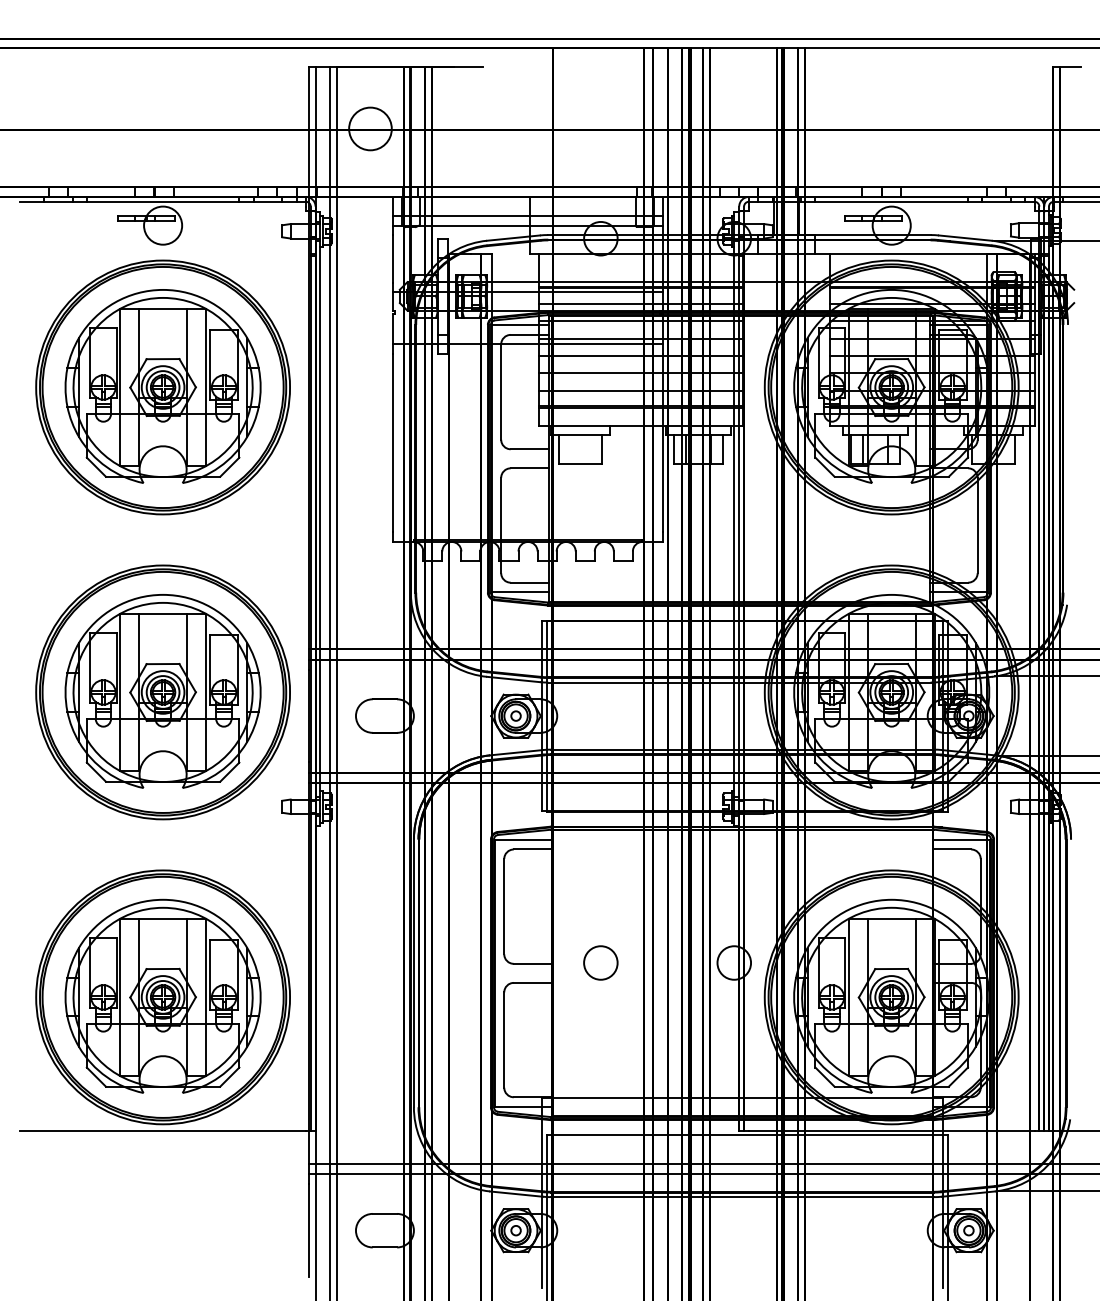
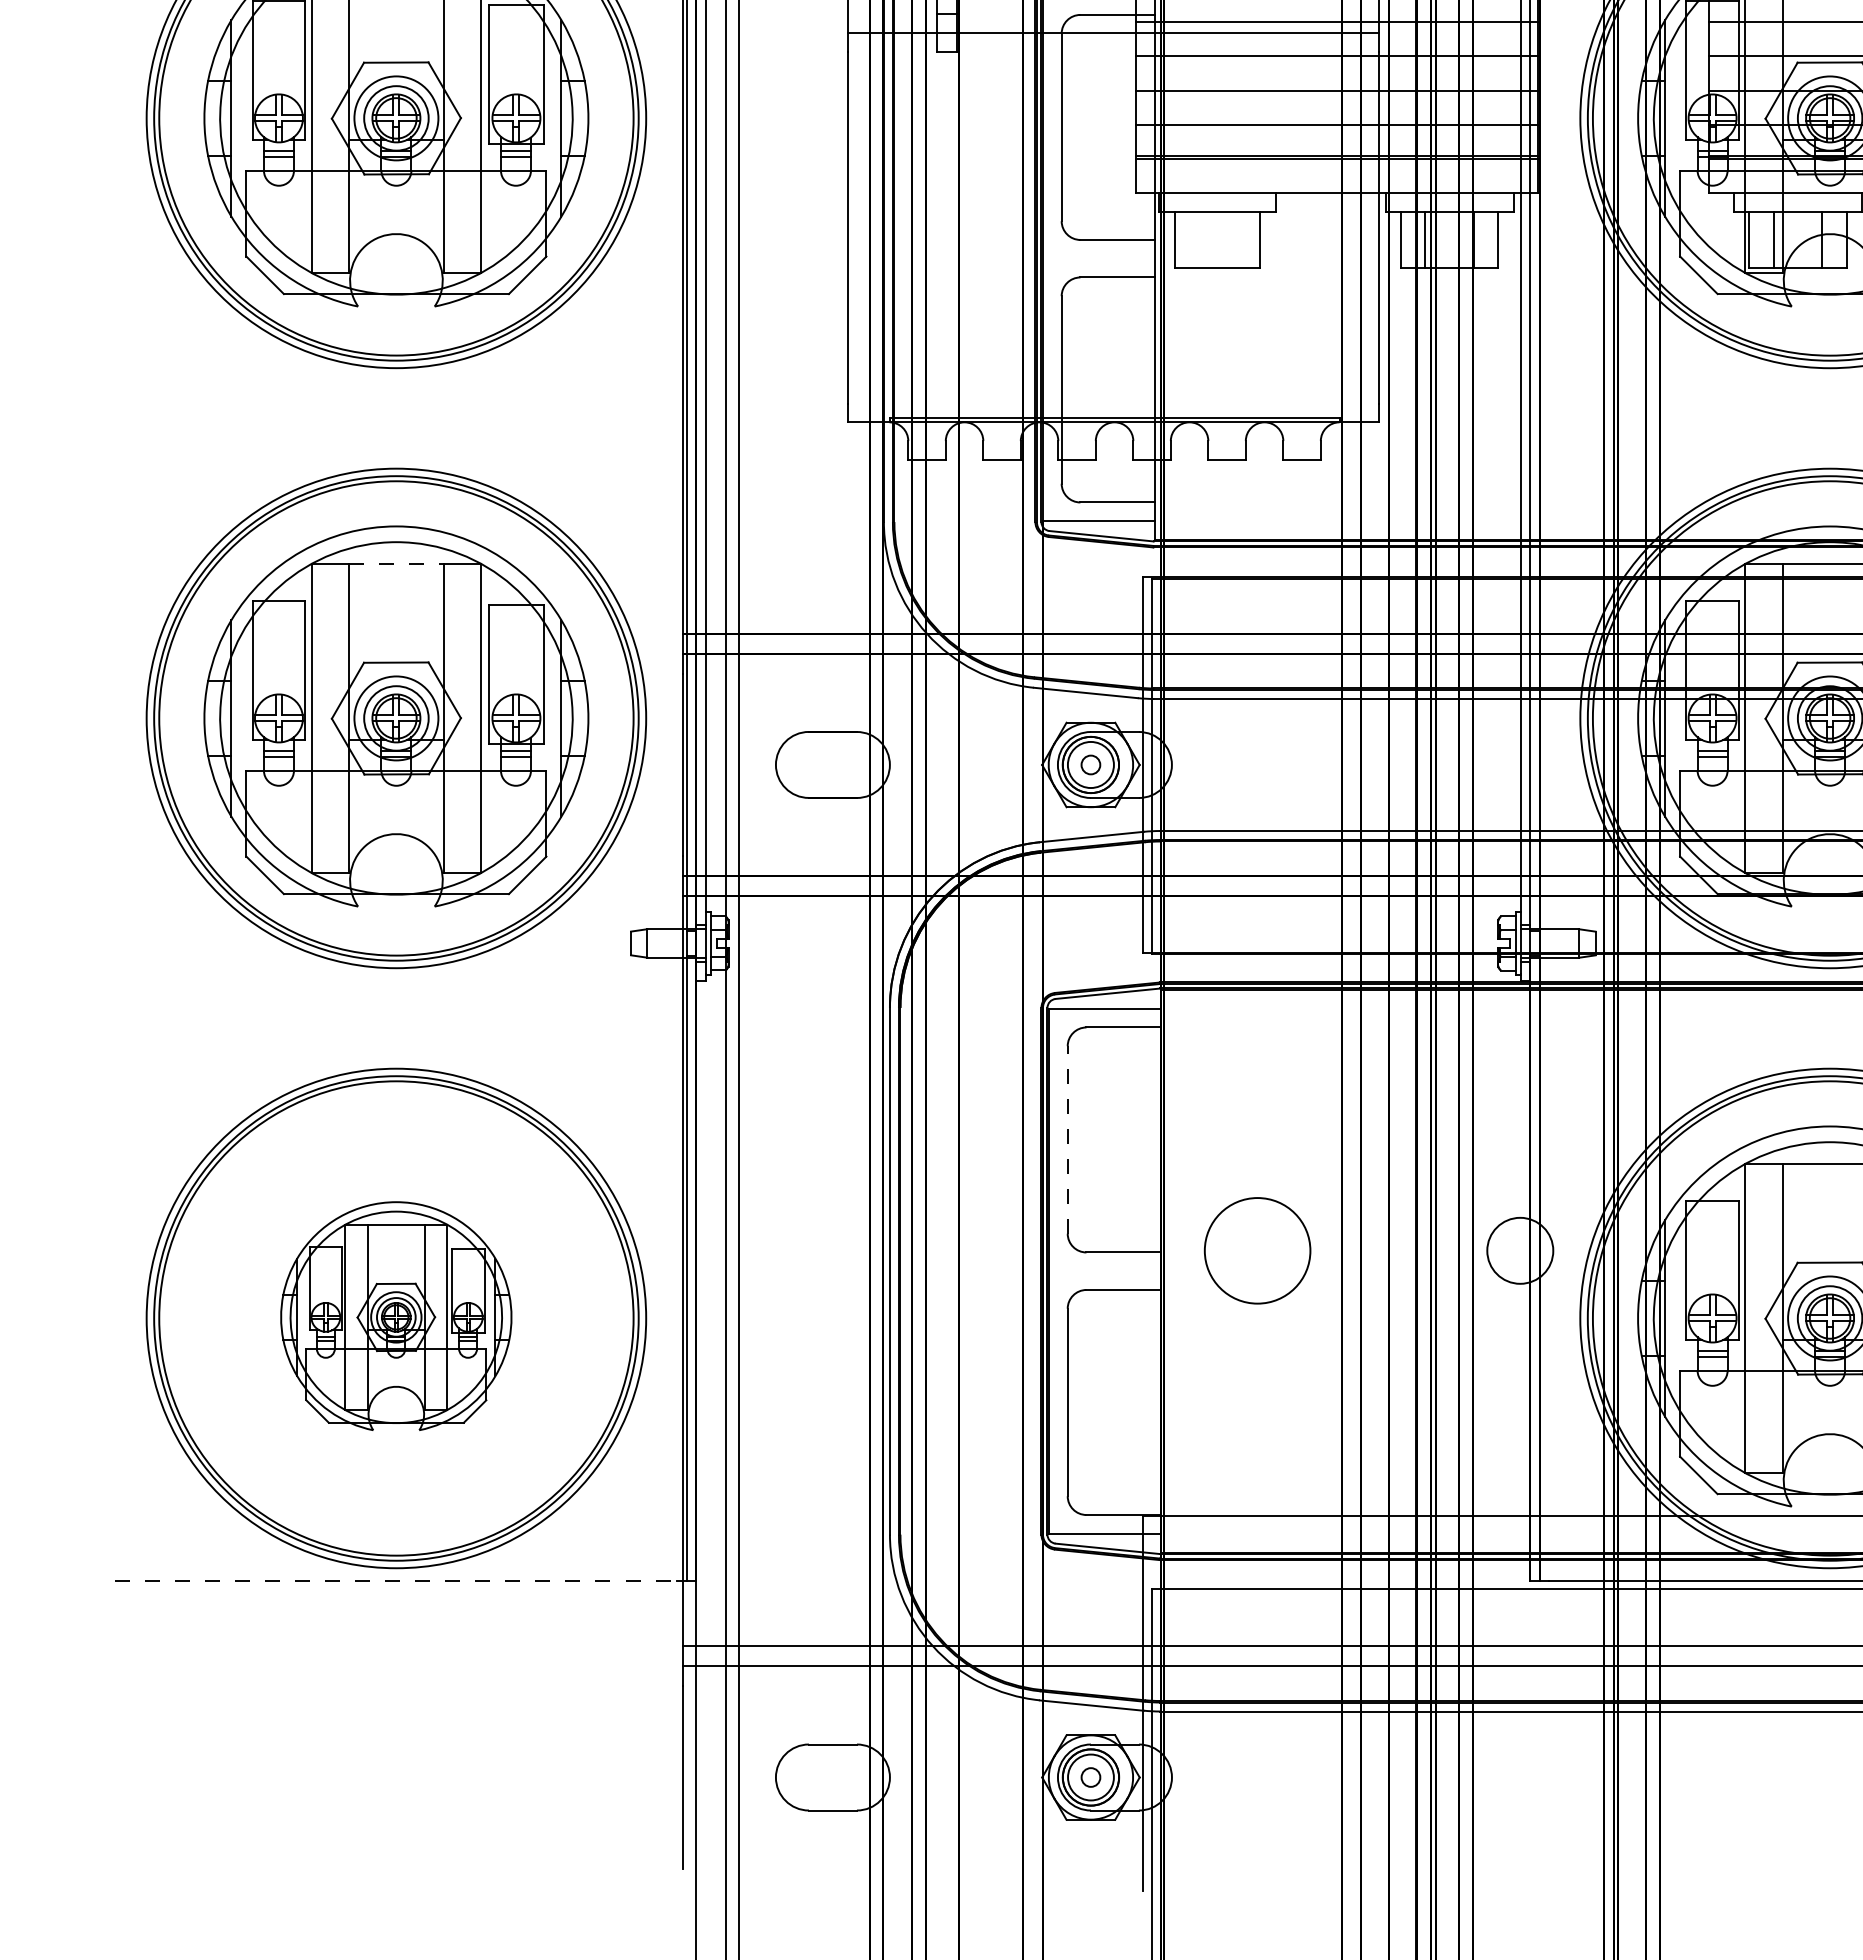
line: (163, 614) -> (397, 565), solid -> dashed
line: (504, 906) -> (1068, 1139), solid -> dashed
circle: (600, 962) -> (1257, 1249), size x1.6
part: (162, 995) -> (395, 1314), size x0.6
line: (163, 1130) -> (397, 1580), solid -> dashed

